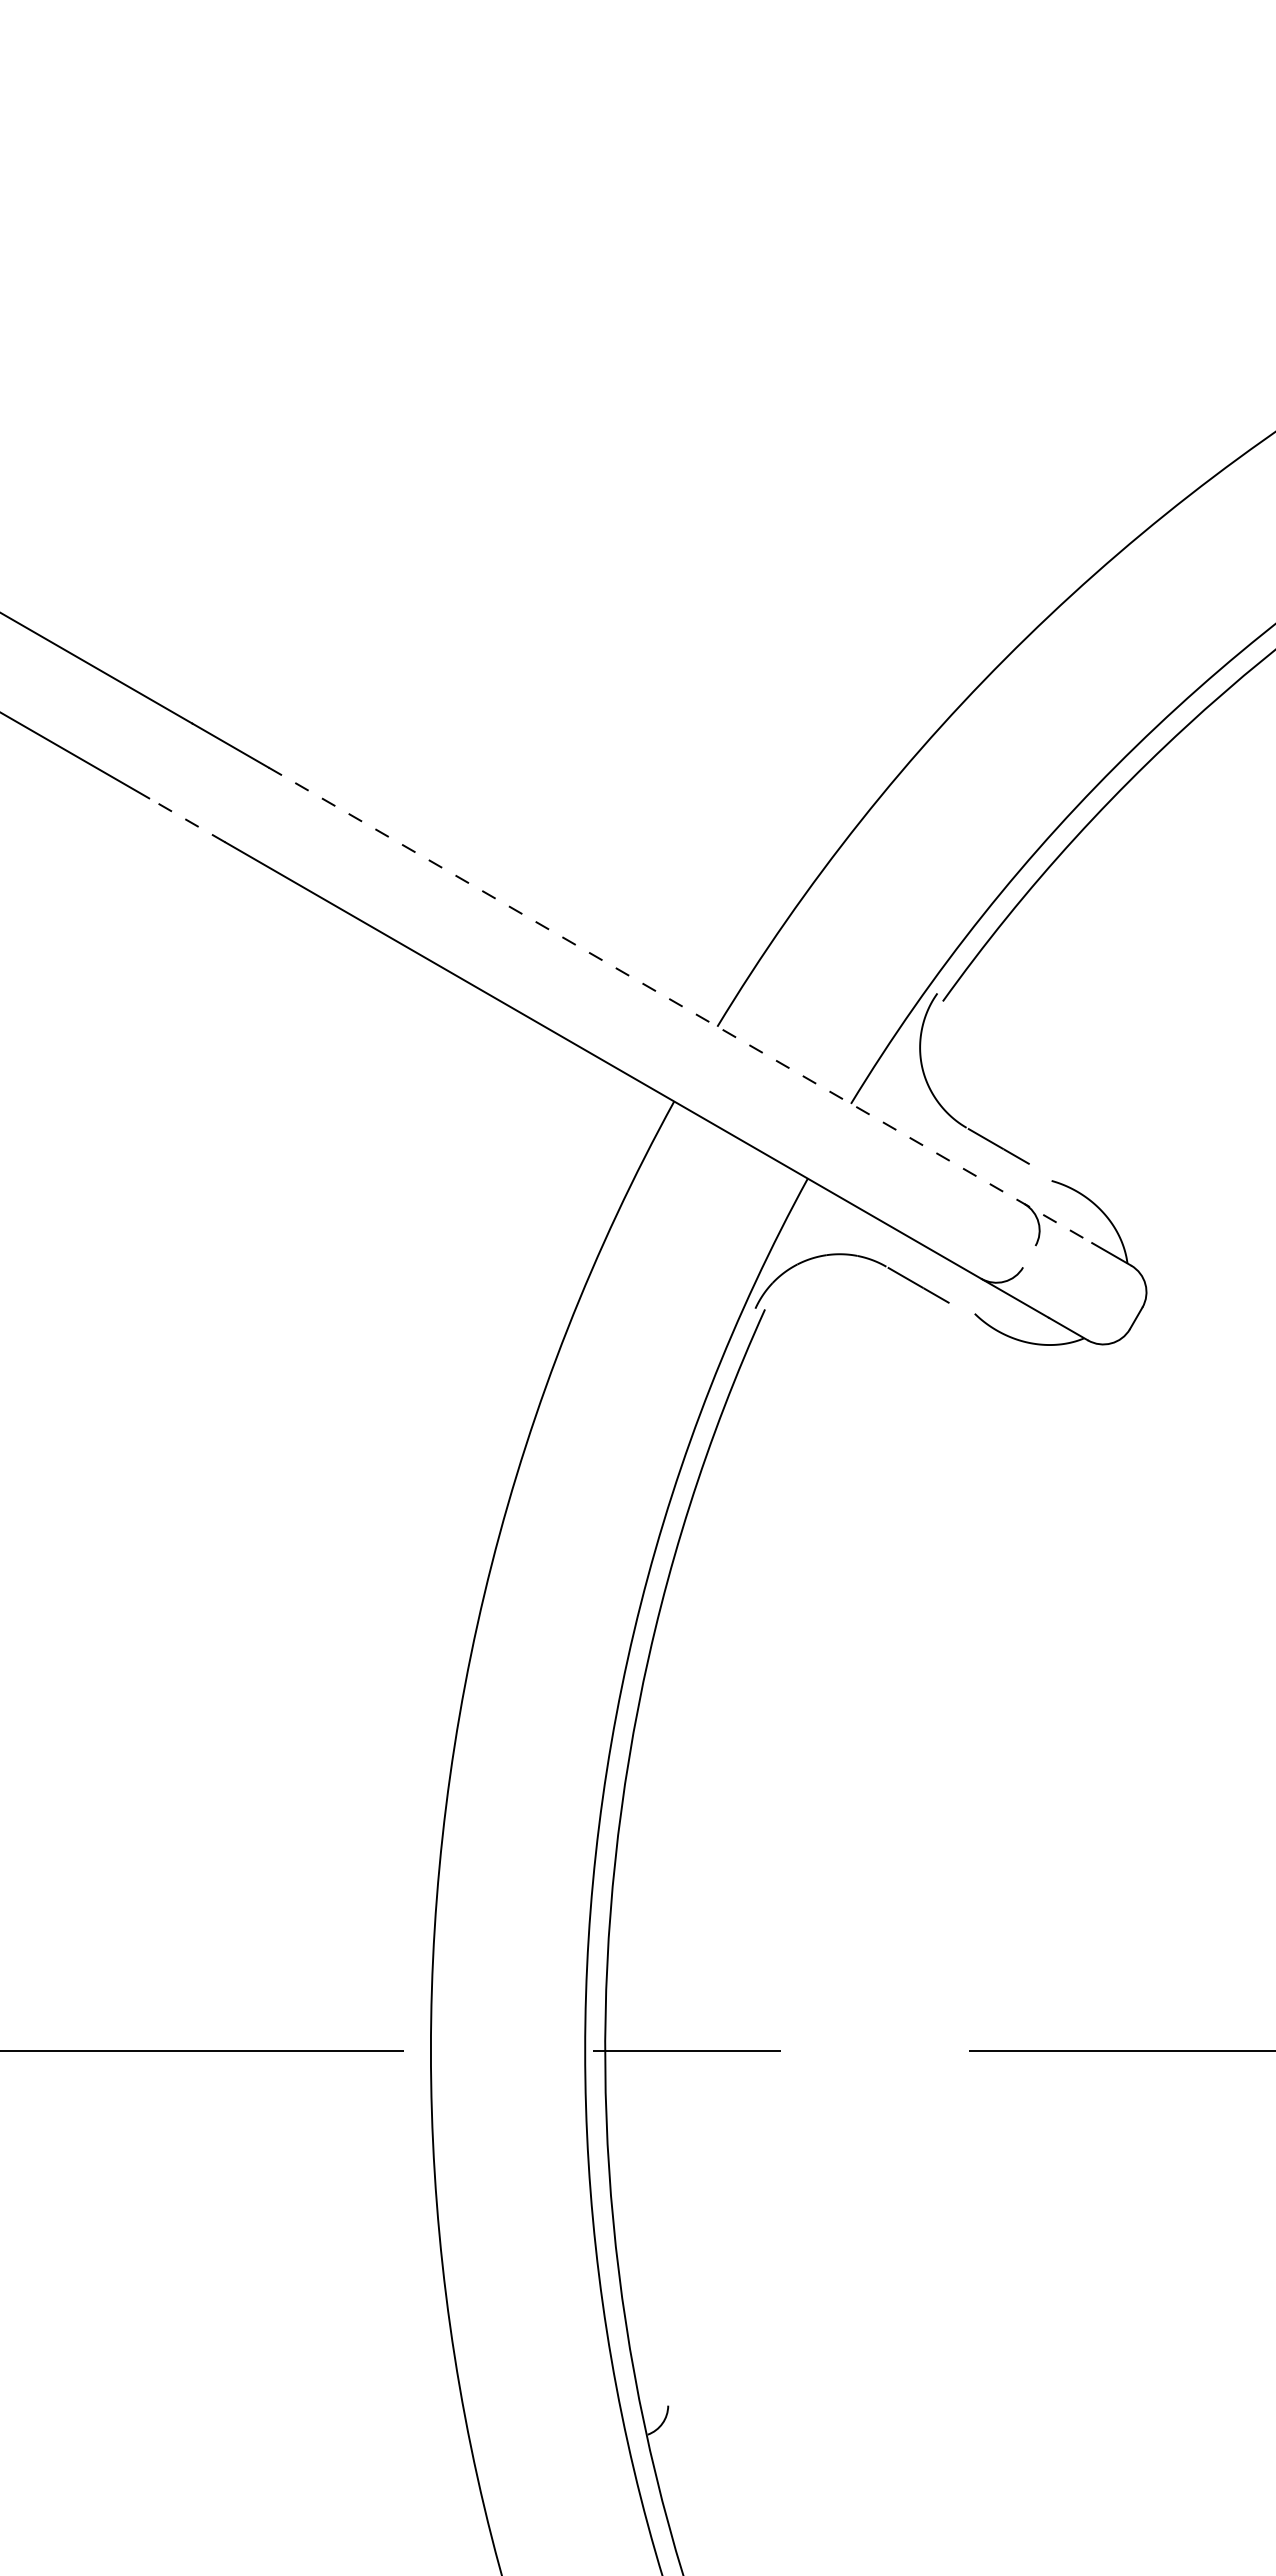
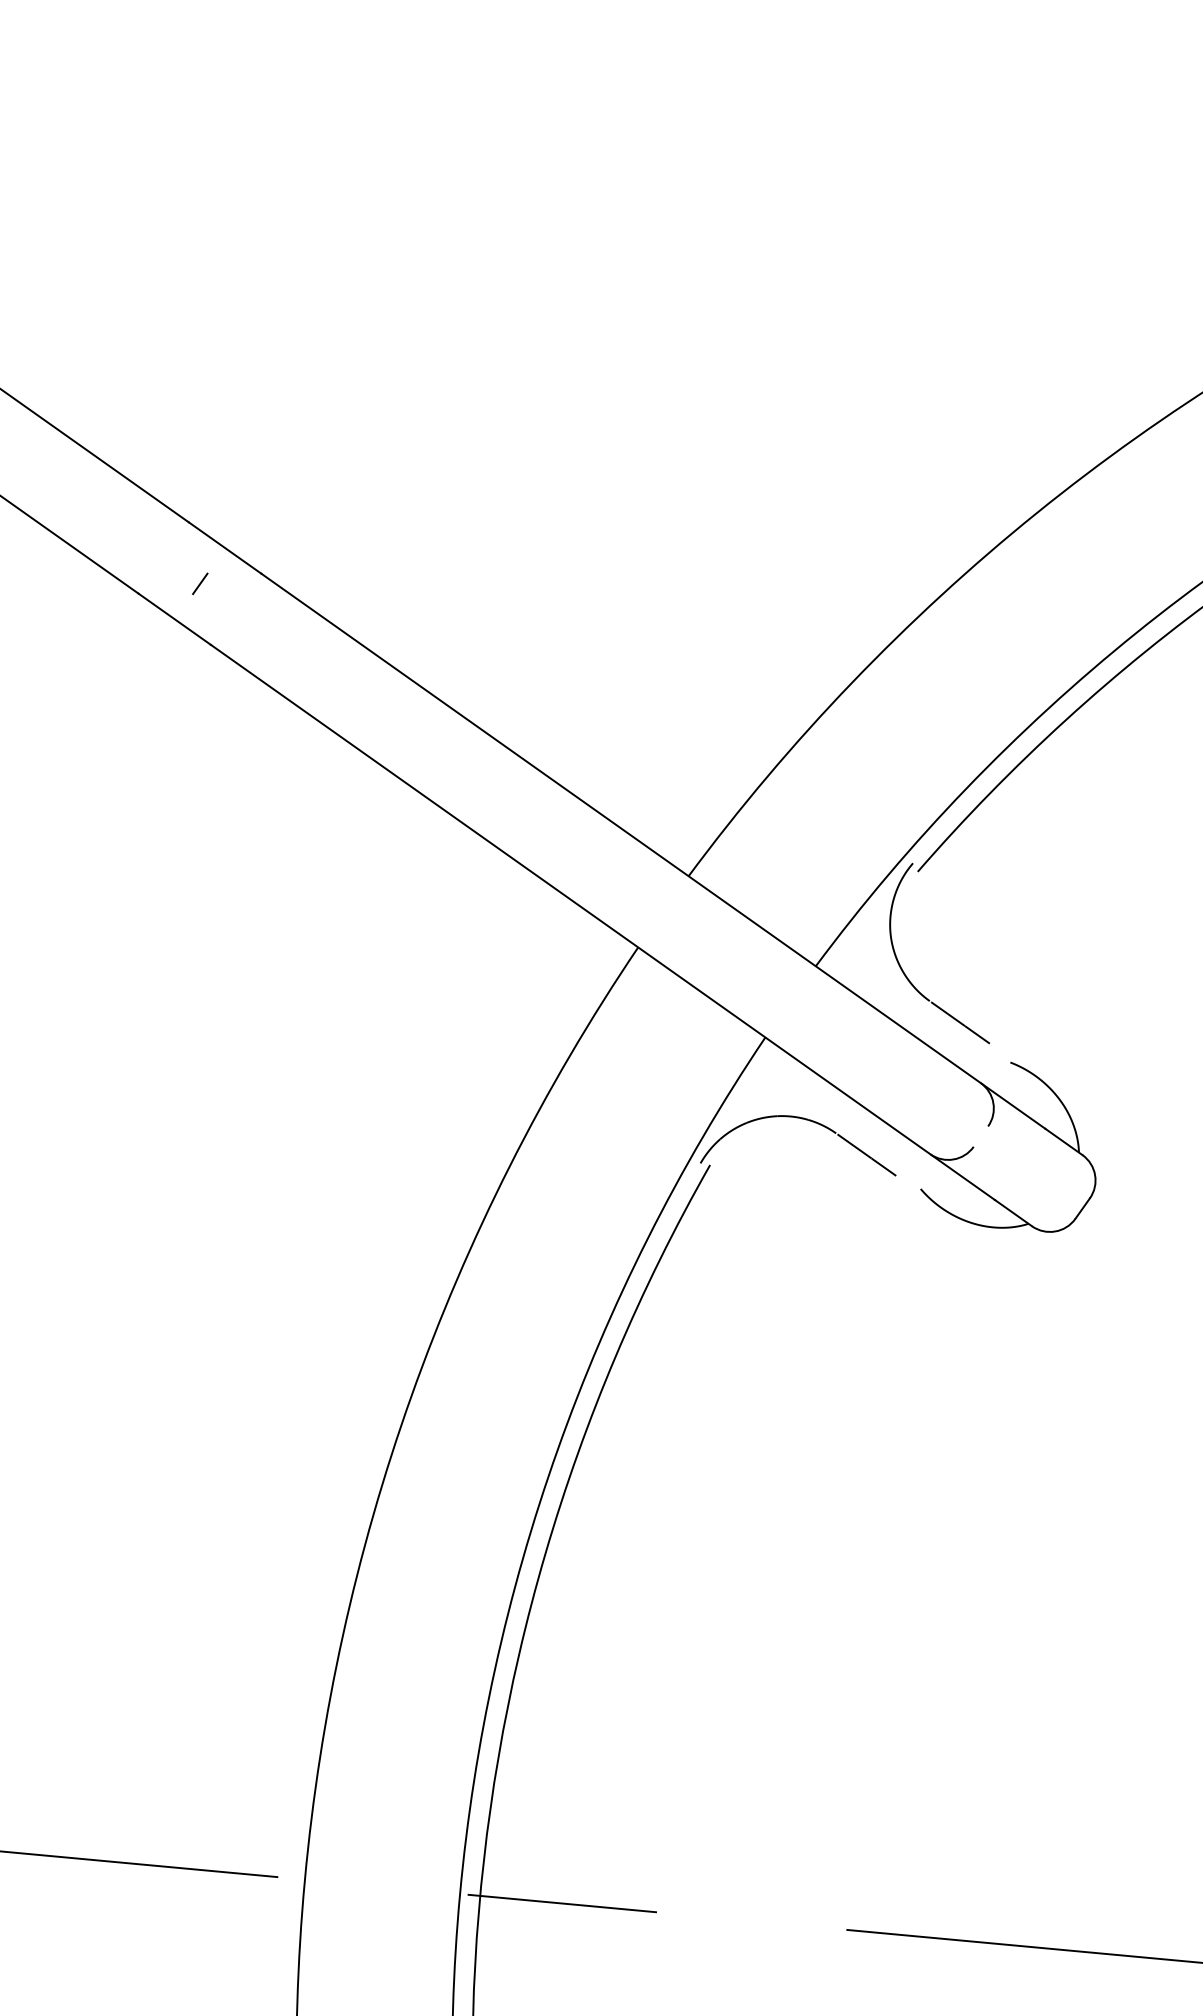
line: (209, 782) -> (200, 583), added
line: (187, 820) -> (174, 619), dashed -> solid
line: (680, 1005) -> (653, 851), dashed -> solid

